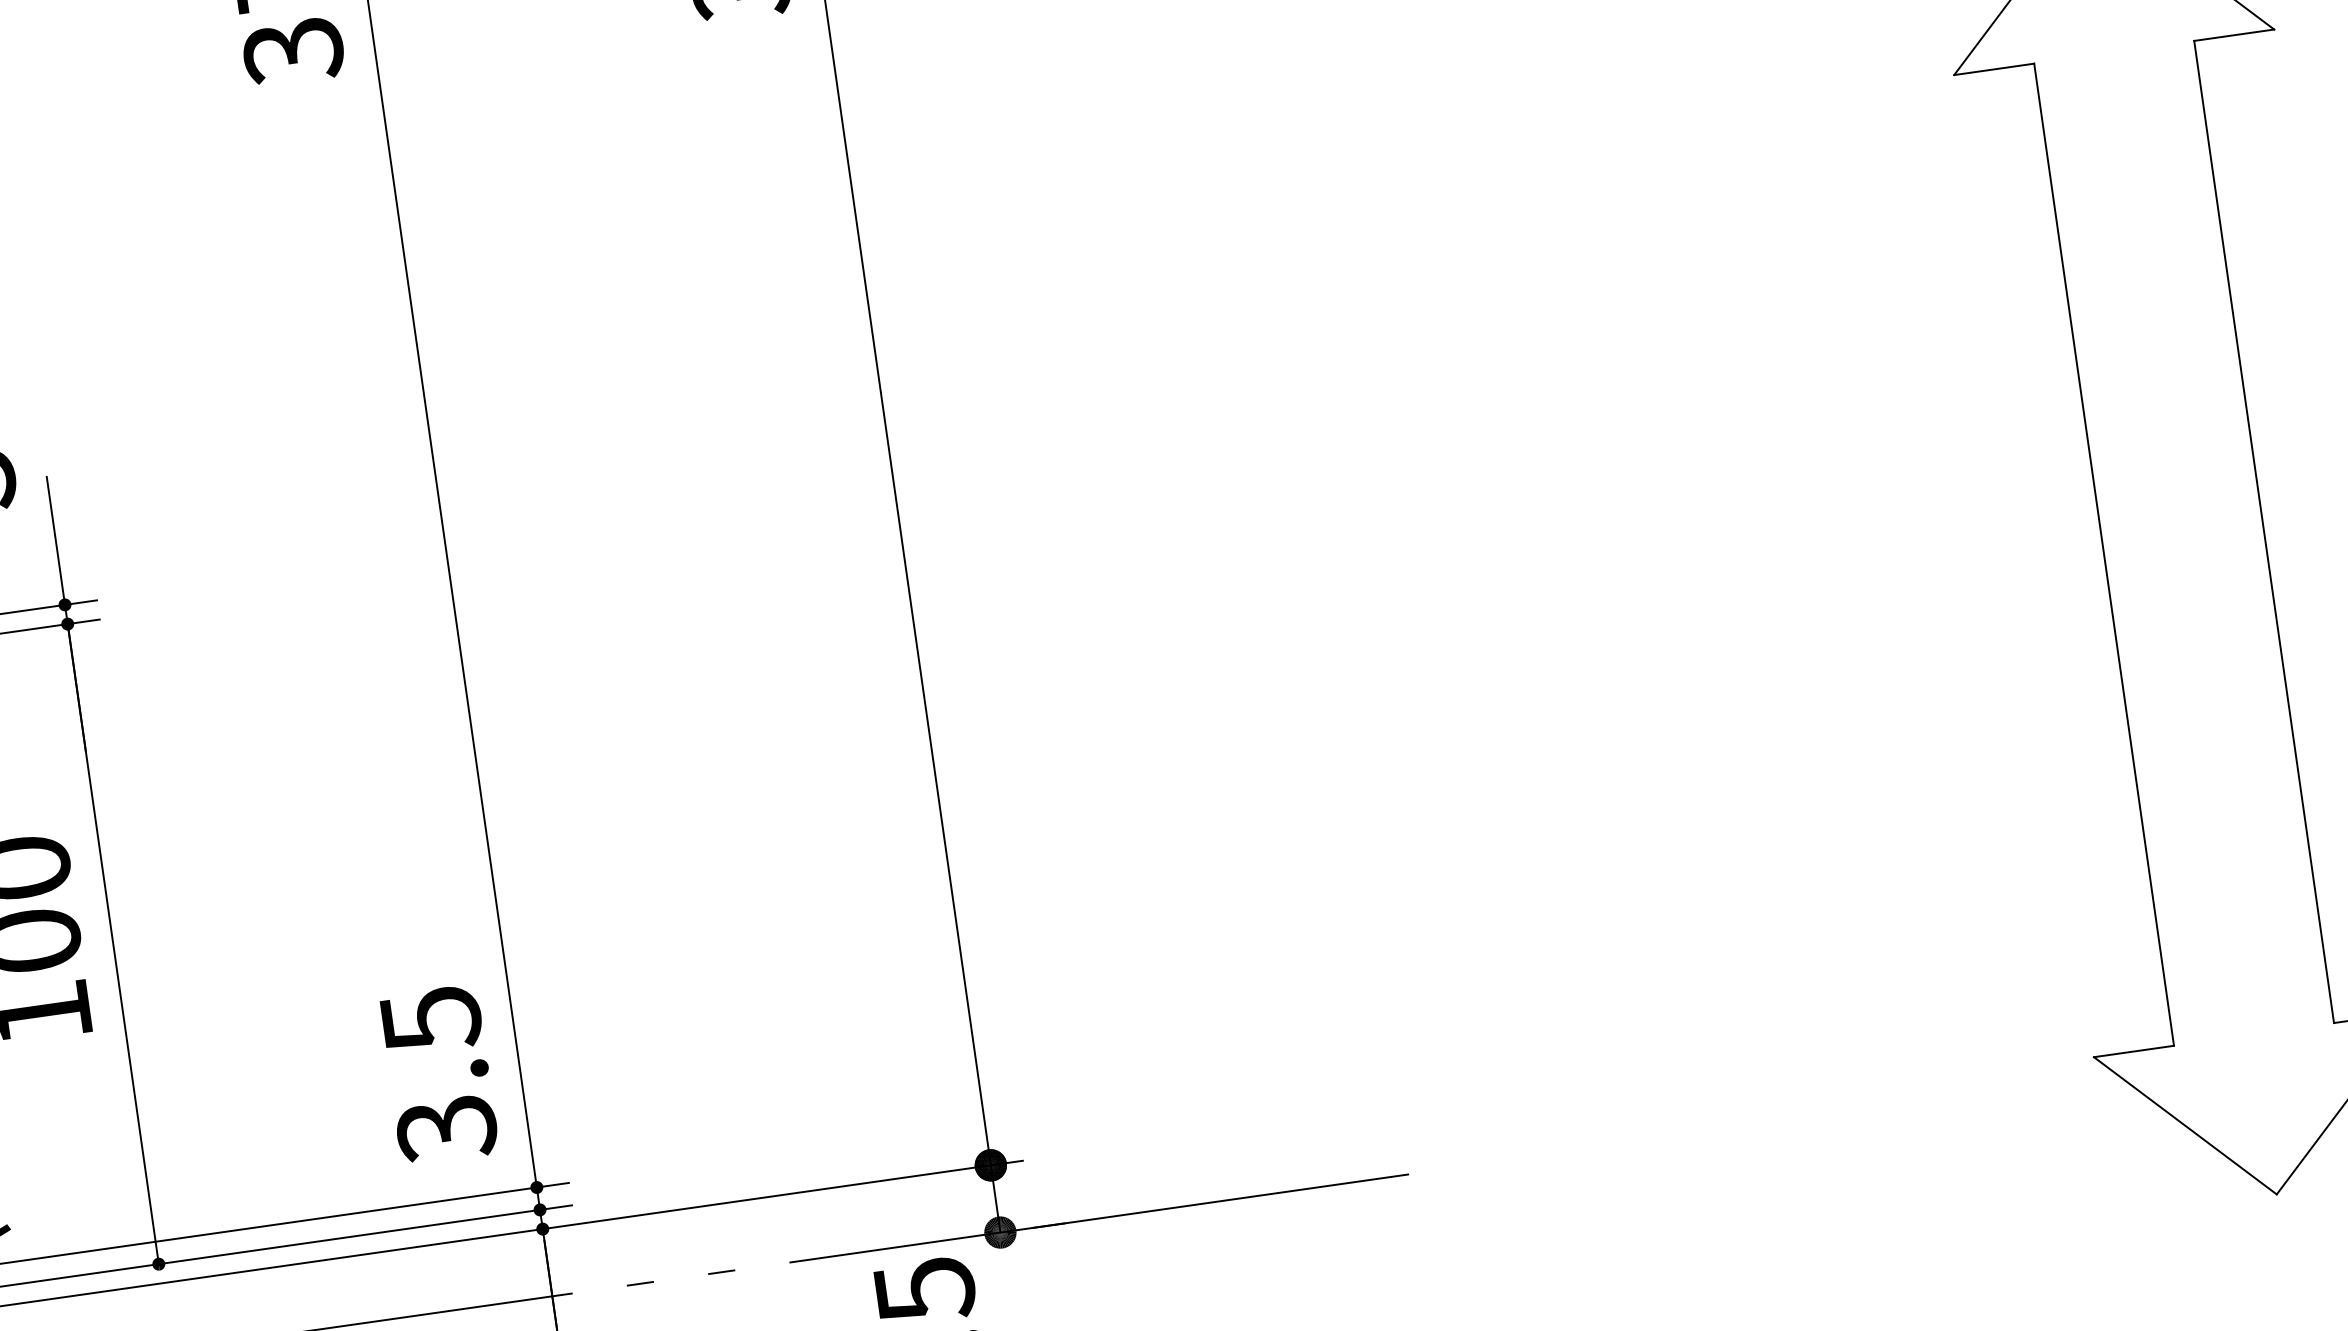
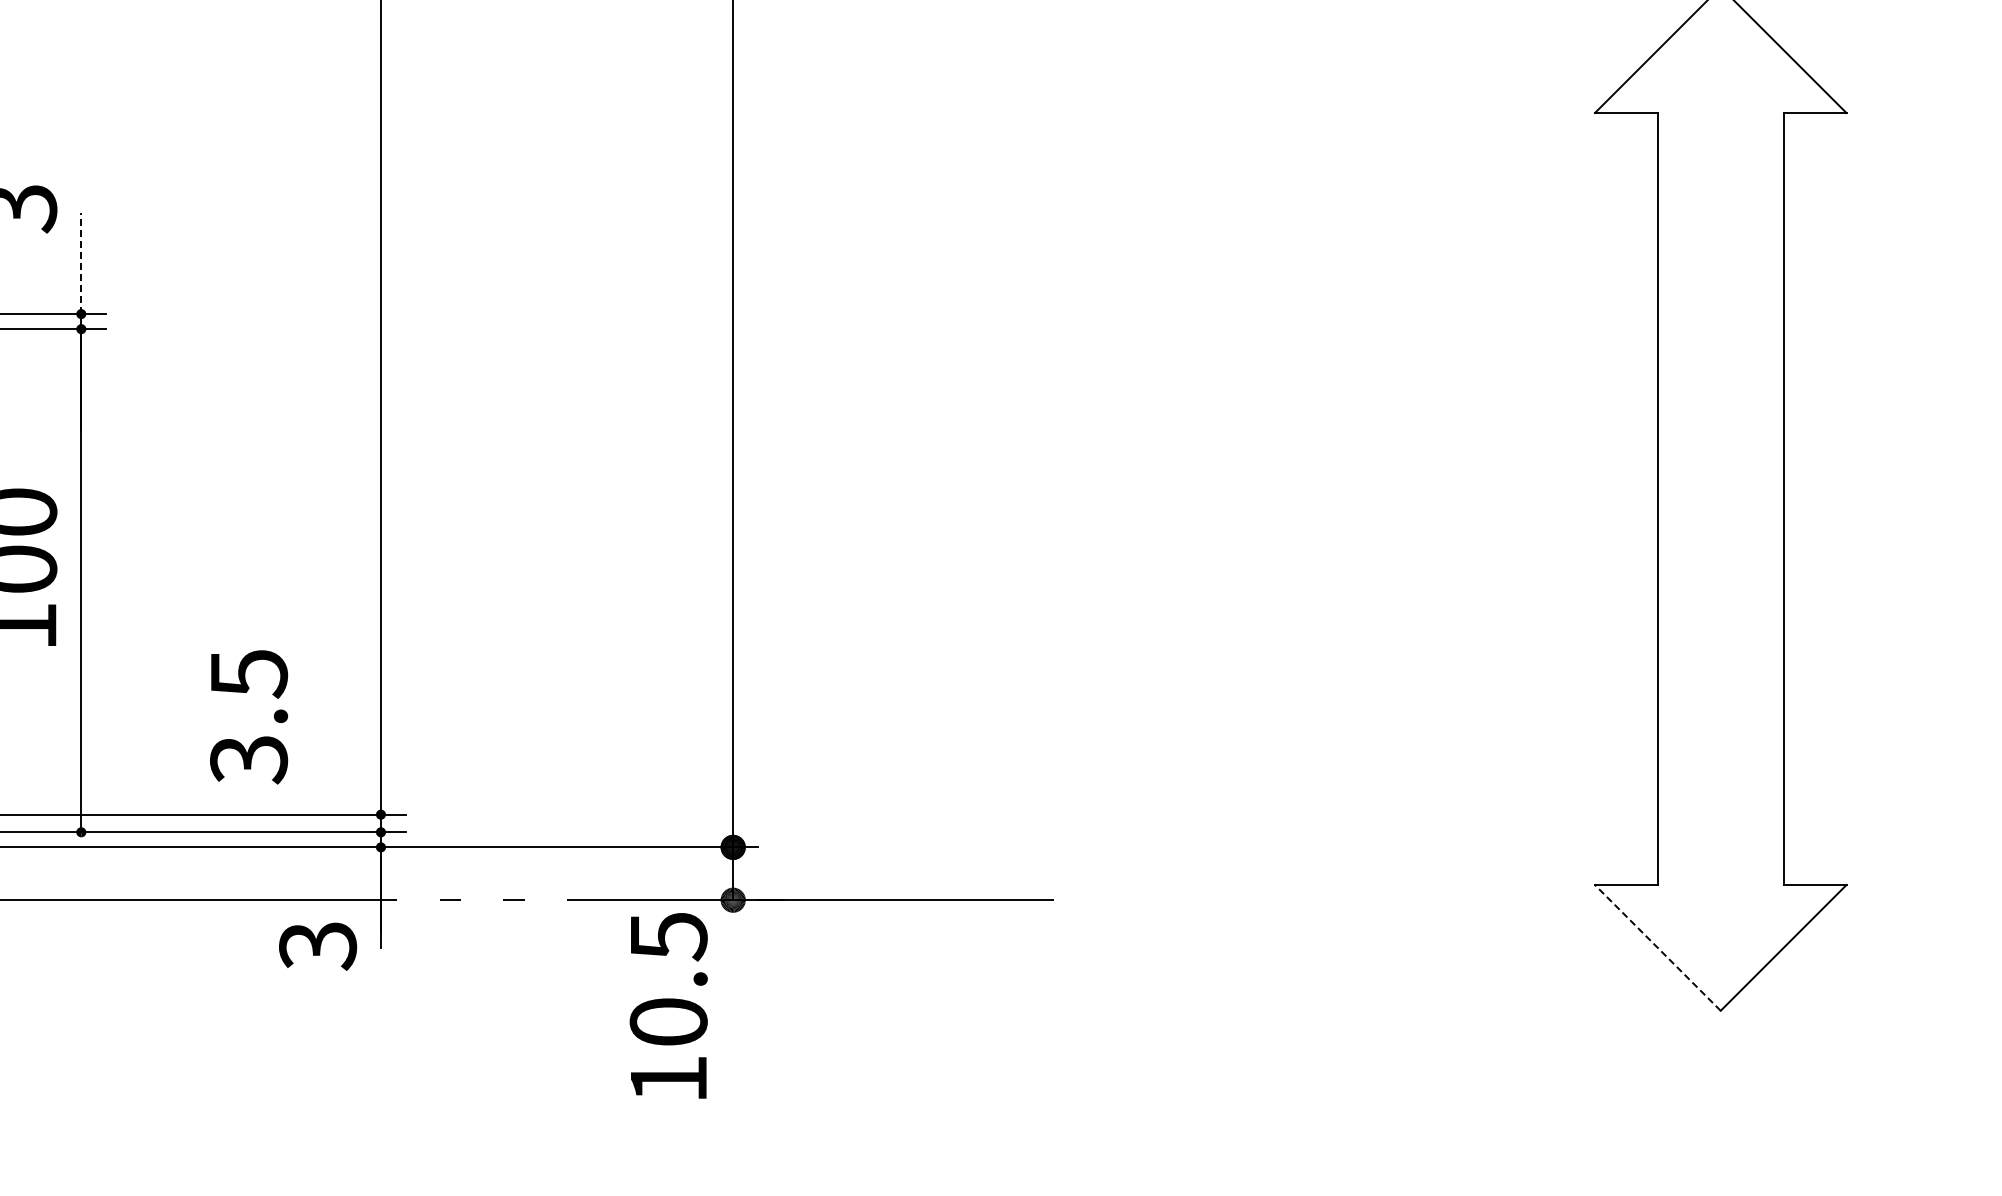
line: (56, 540) -> (81, 263), solid -> dashed
text: (439, 1075) -> (249, 717), moved
line: (2184, 1125) -> (1657, 947), solid -> dashed

